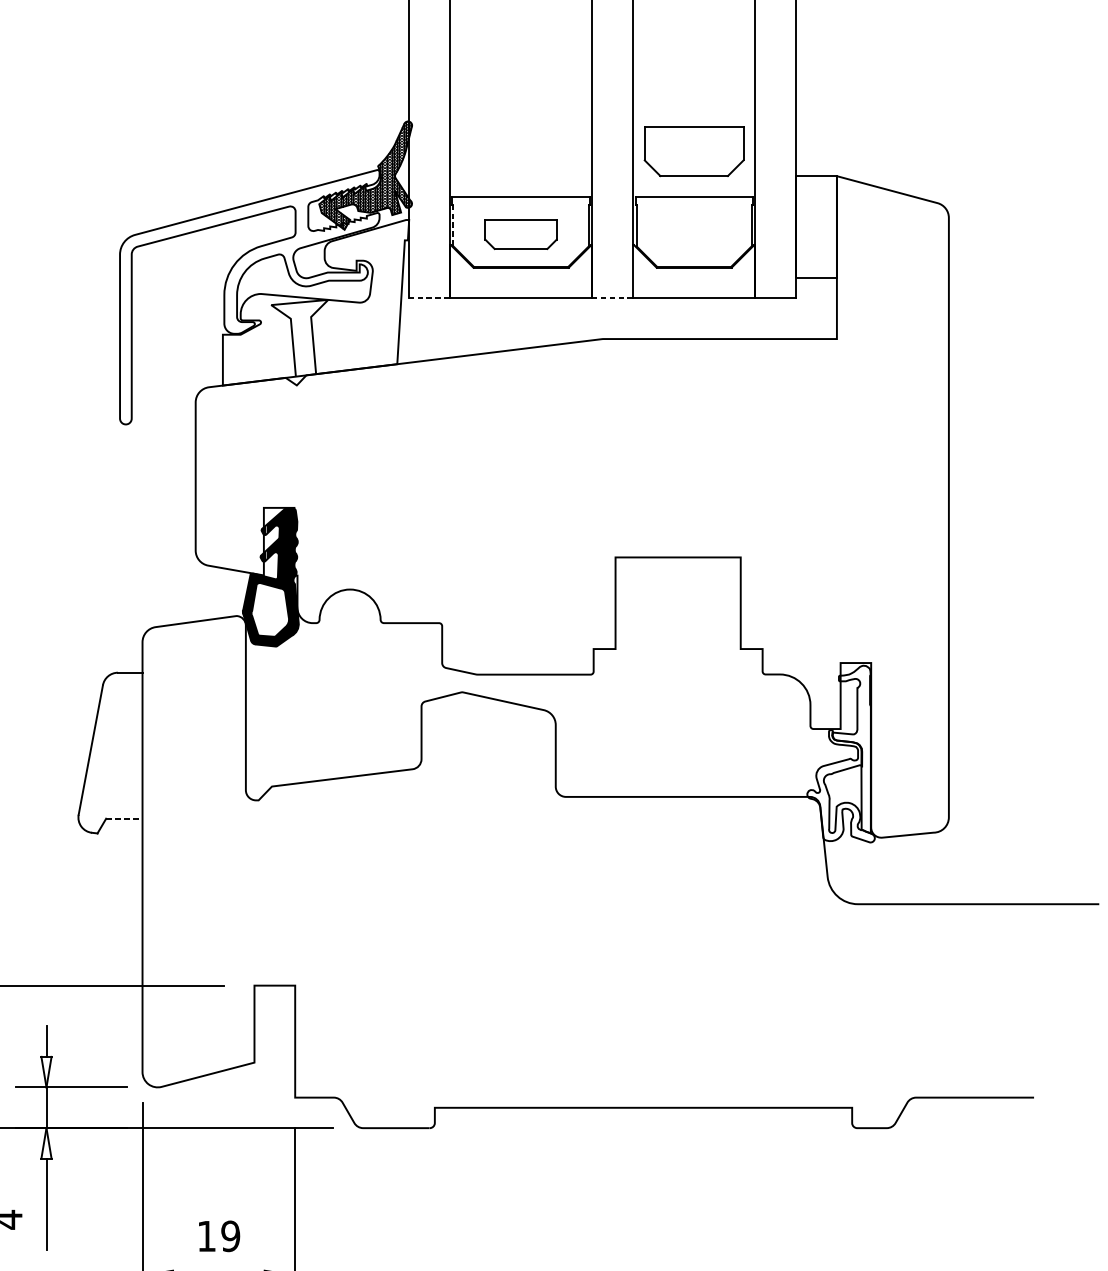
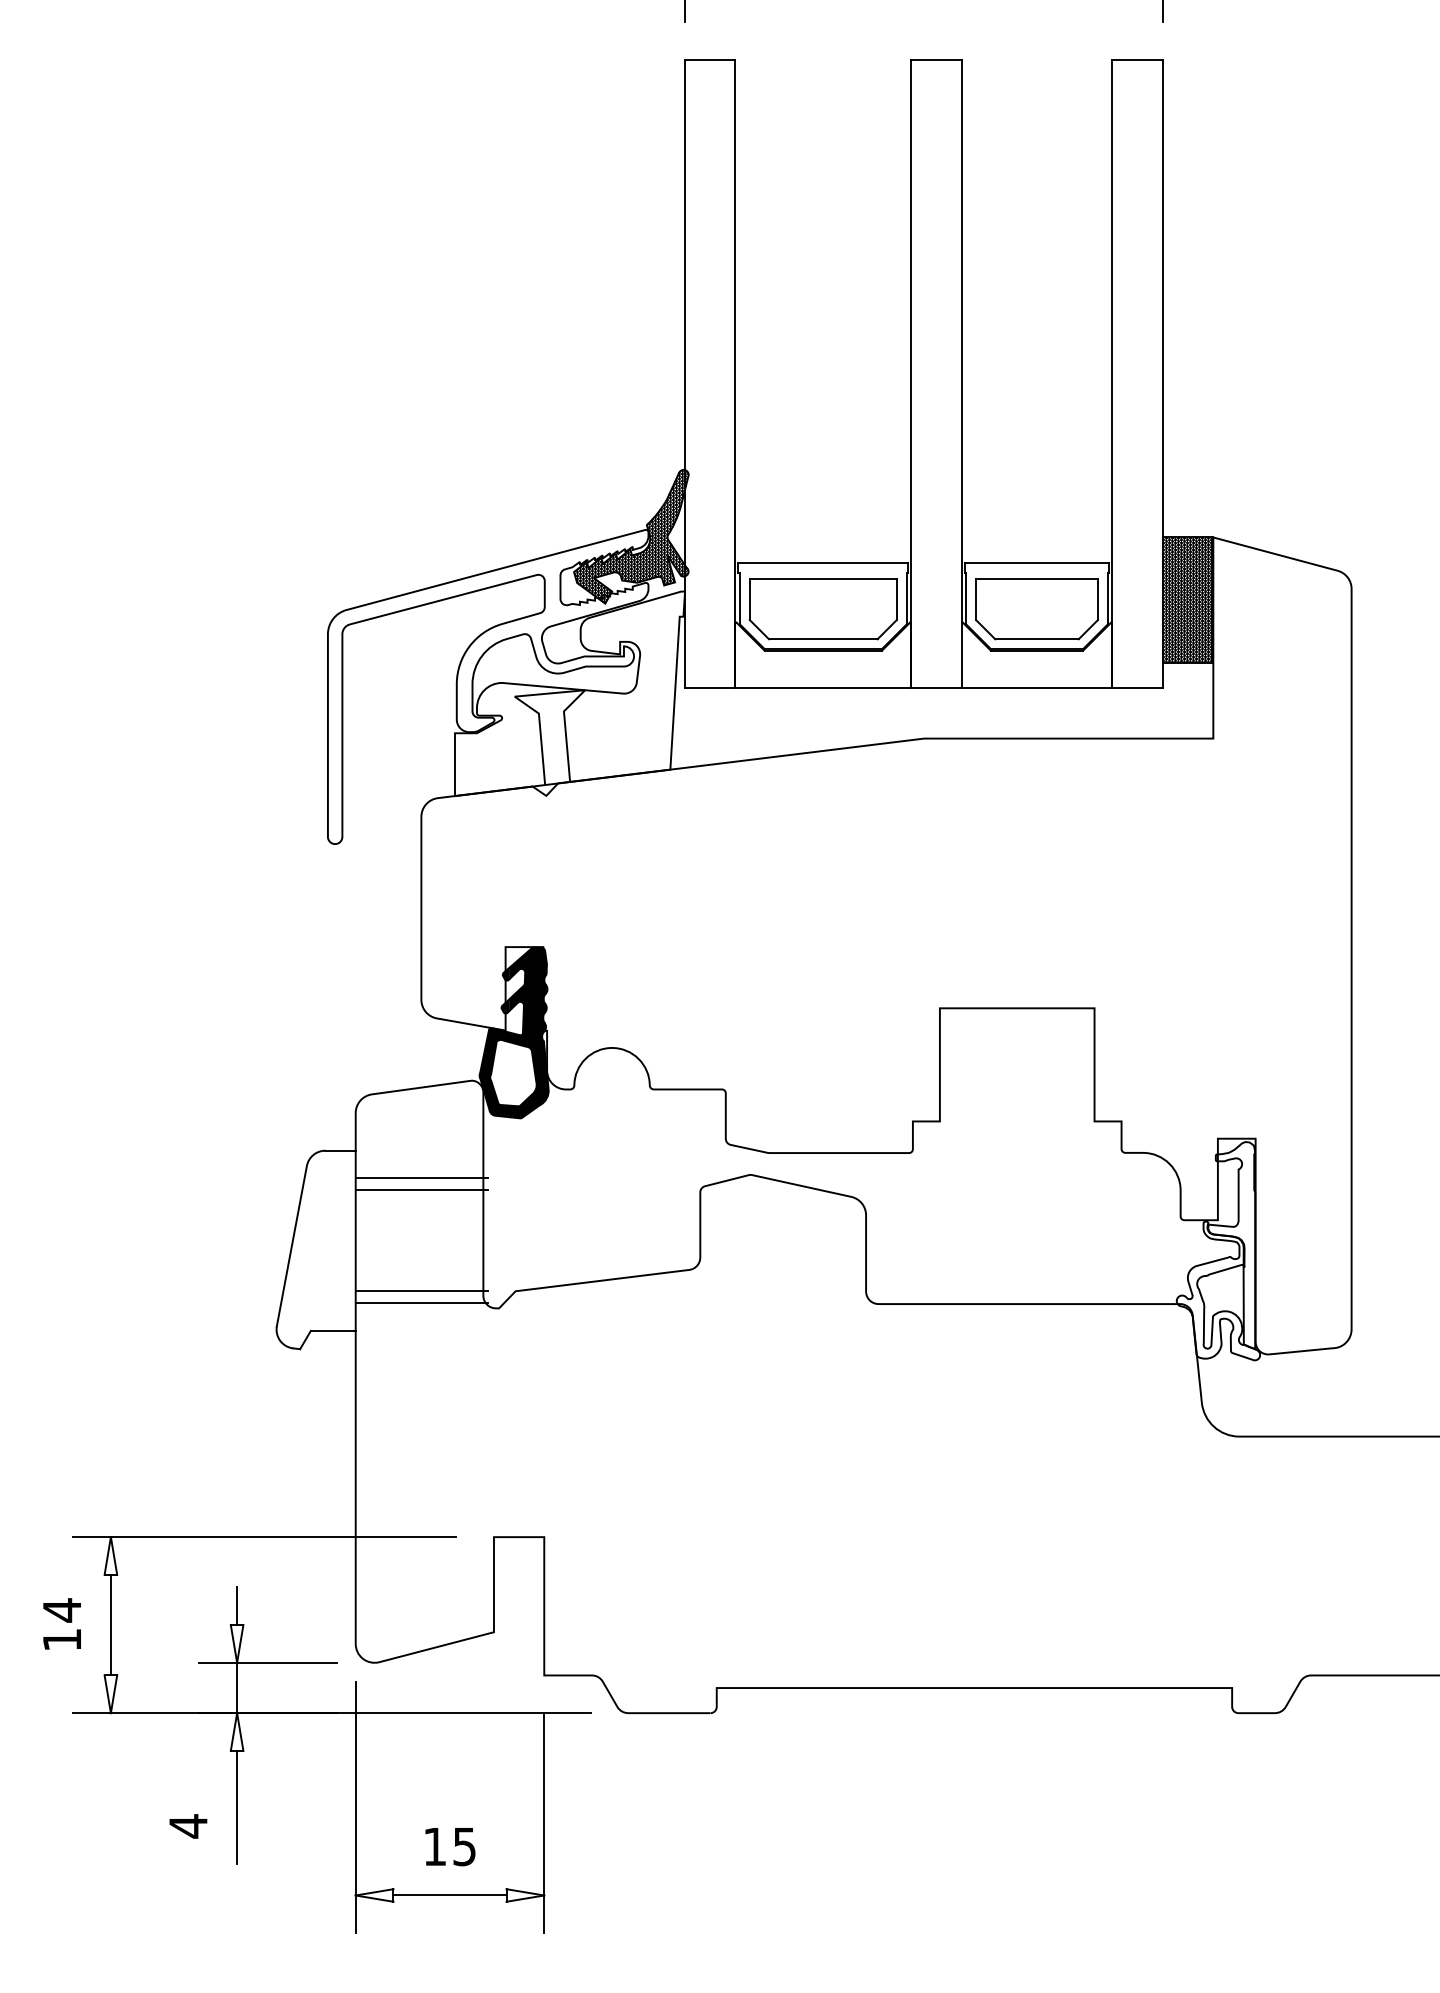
part: (693, 151) -> (1036, 609), moved
line: (453, 225) -> (739, 598), dashed -> solid
hatch: (816, 227) -> (1187, 600), added
part: (520, 234) -> (822, 609), size x1.67
line: (428, 298) -> (709, 688), dashed -> solid
line: (611, 298) -> (935, 688), dashed -> solid
line: (195, 694) -> (421, 1177), added
line: (195, 704) -> (421, 1190), added
line: (195, 785) -> (421, 1290), added
line: (195, 796) -> (421, 1303), added
line: (124, 819) -> (333, 1331), dashed -> solid
text: (230, 1236) -> (464, 1846), 19 -> 15

